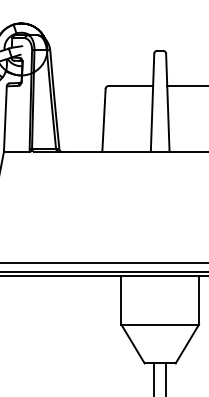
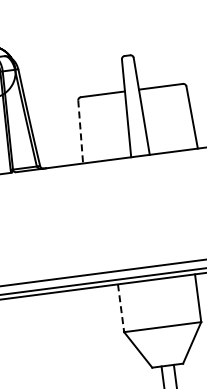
line: (103, 120) -> (80, 132), solid -> dashed
line: (121, 300) -> (121, 308), solid -> dashed

